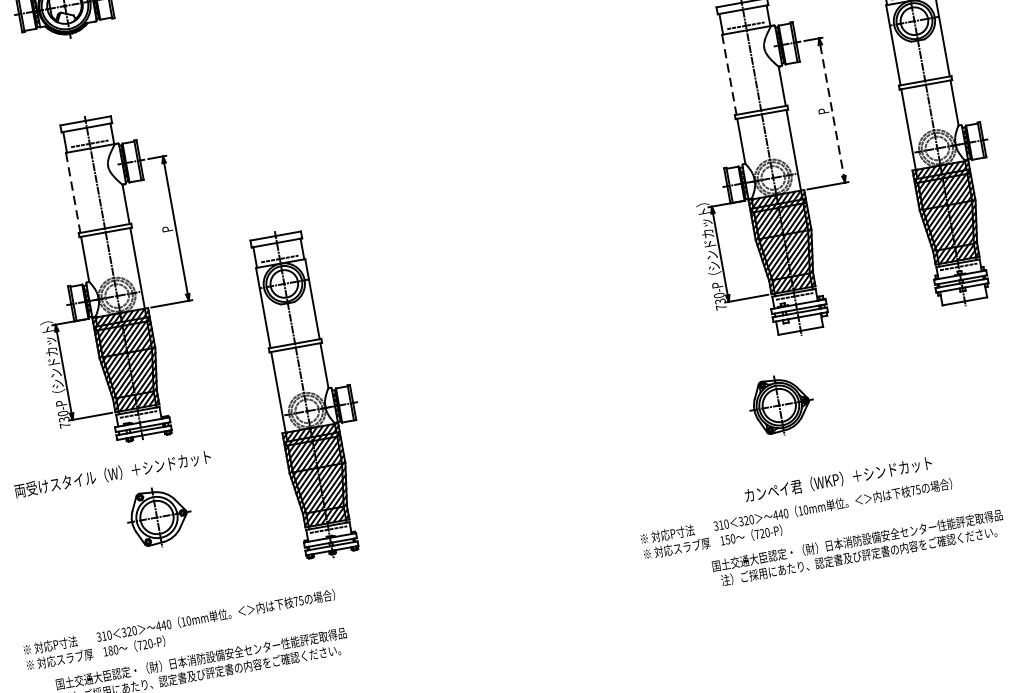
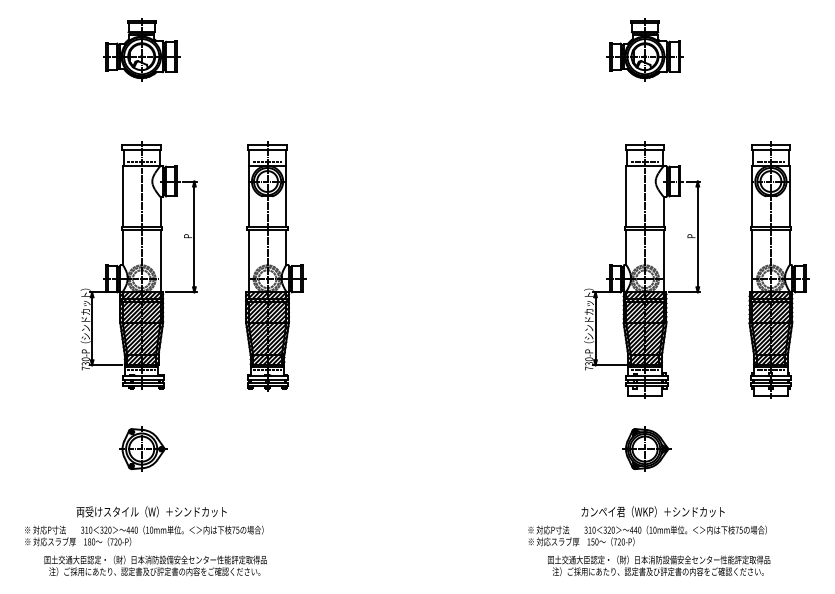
line: (729, 74) -> (626, 196), dashed -> solid
line: (831, 111) -> (697, 237), dashed -> solid
line: (72, 192) -> (122, 196), dashed -> solid
part: (314, 392) -> (275, 266), moved
part: (780, 404) -> (646, 448), moved
text: (112, 473) -> (151, 511), moved
text: (797, 518) -> (647, 535), moved

